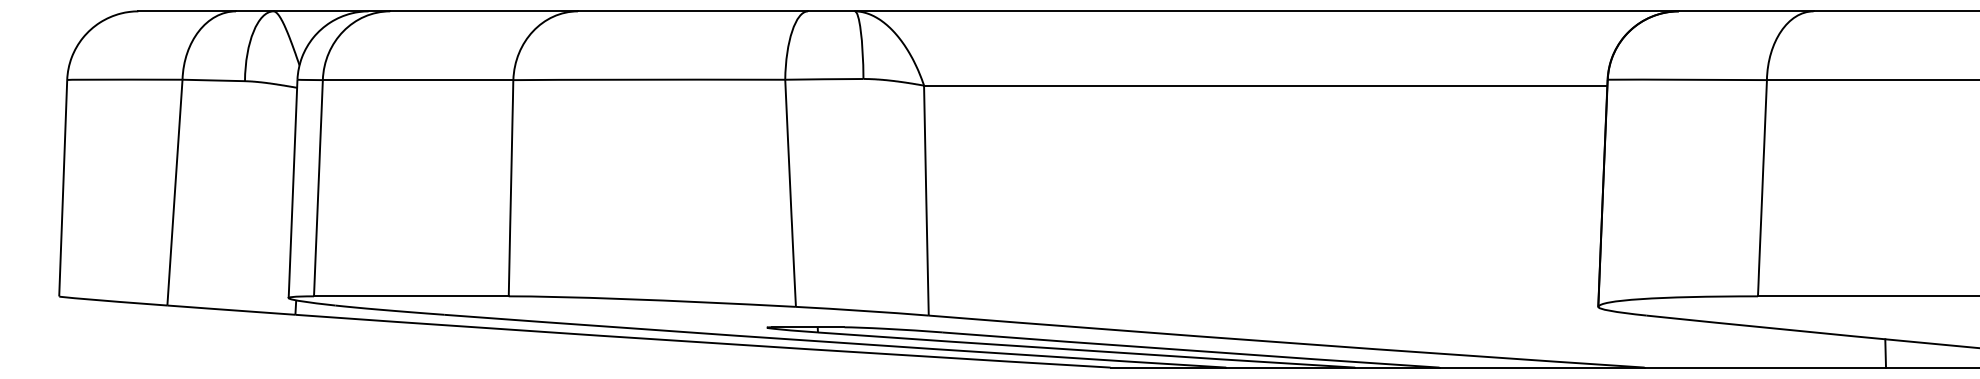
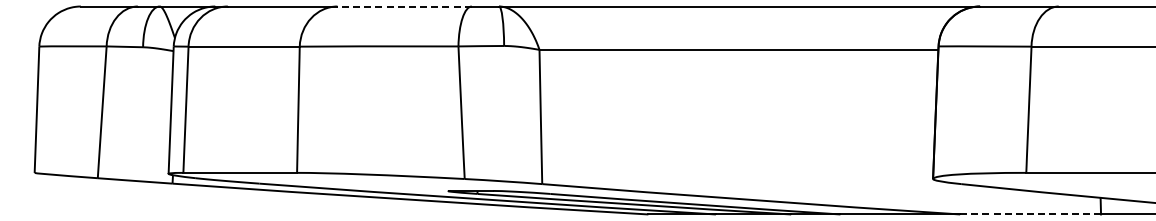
line: (692, 11) -> (404, 6), solid -> dashed
line: (1766, 367) -> (1031, 214), solid -> dashed

